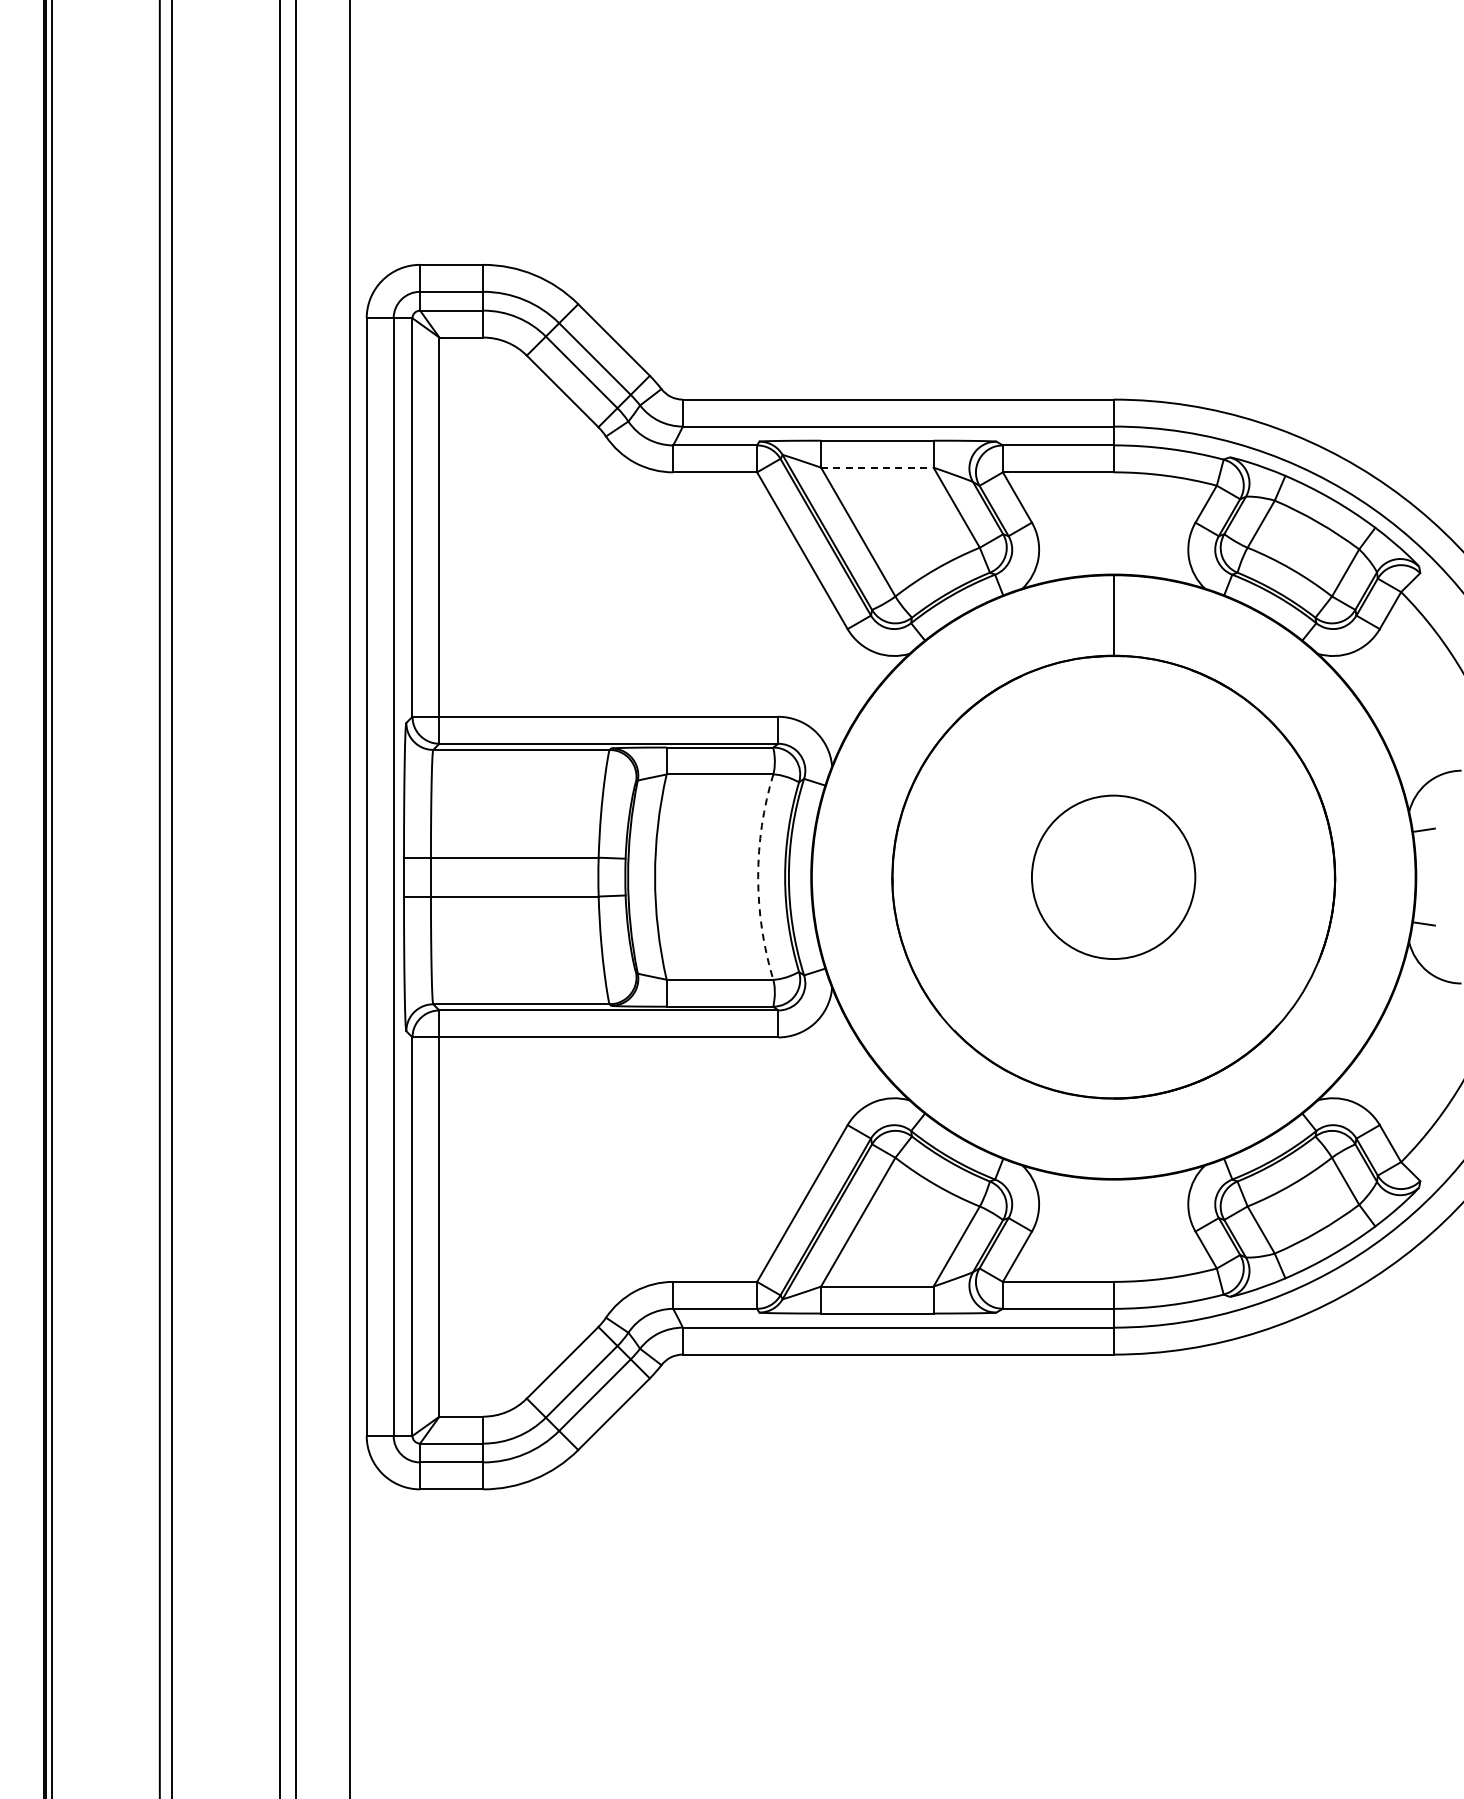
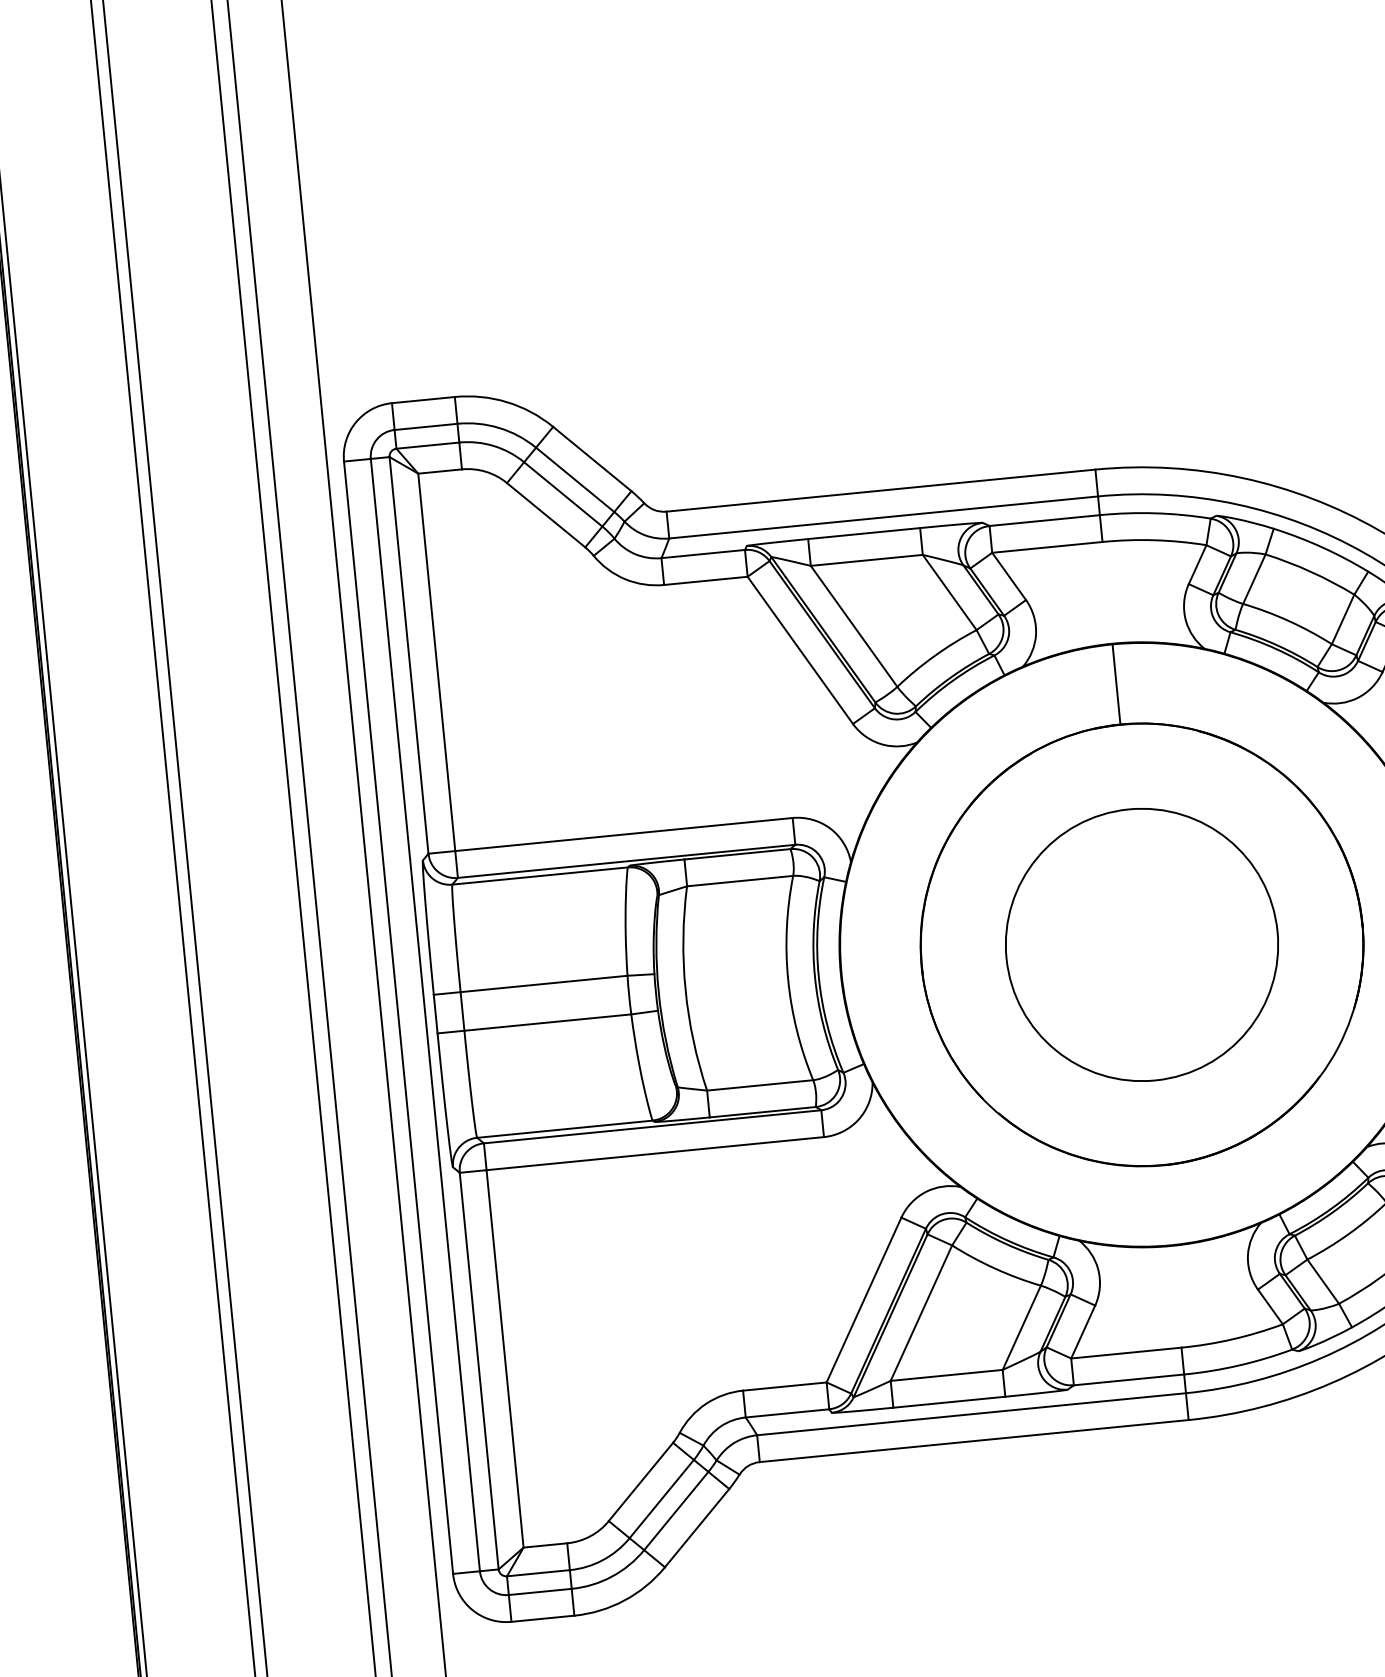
line: (877, 467) -> (866, 560), dashed -> solid
arc: (758, 877) -> (788, 979), dashed -> solid
circle: (1113, 877) -> (1141, 945), size x1.67

